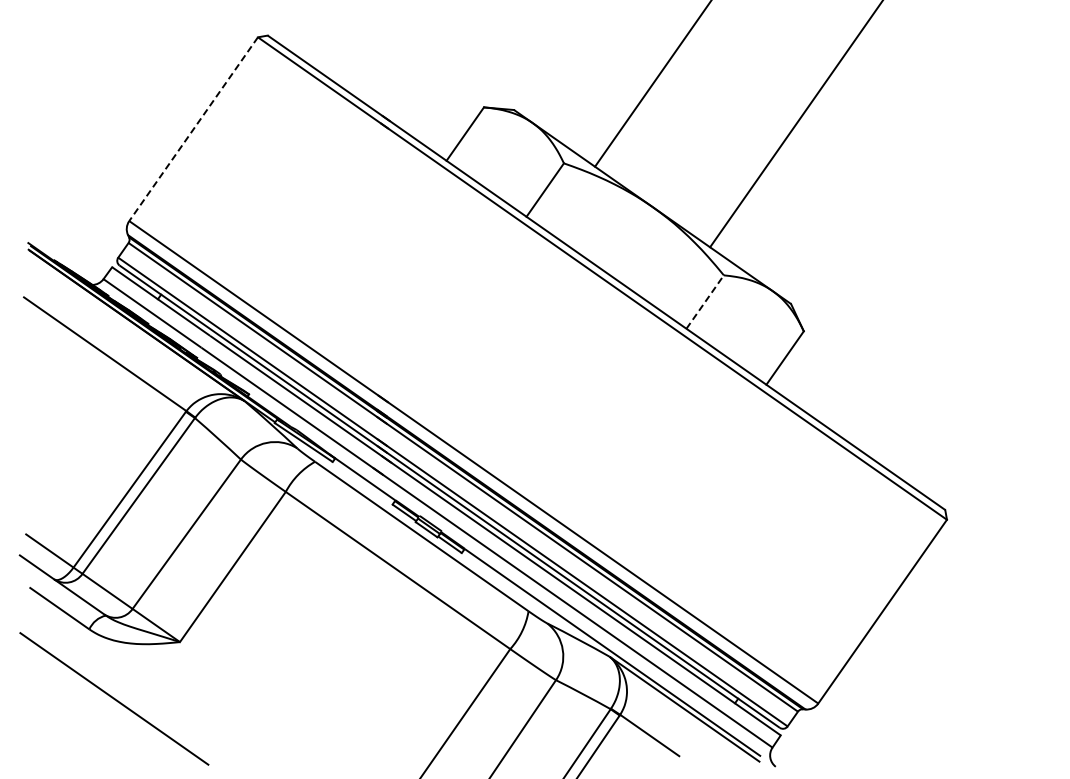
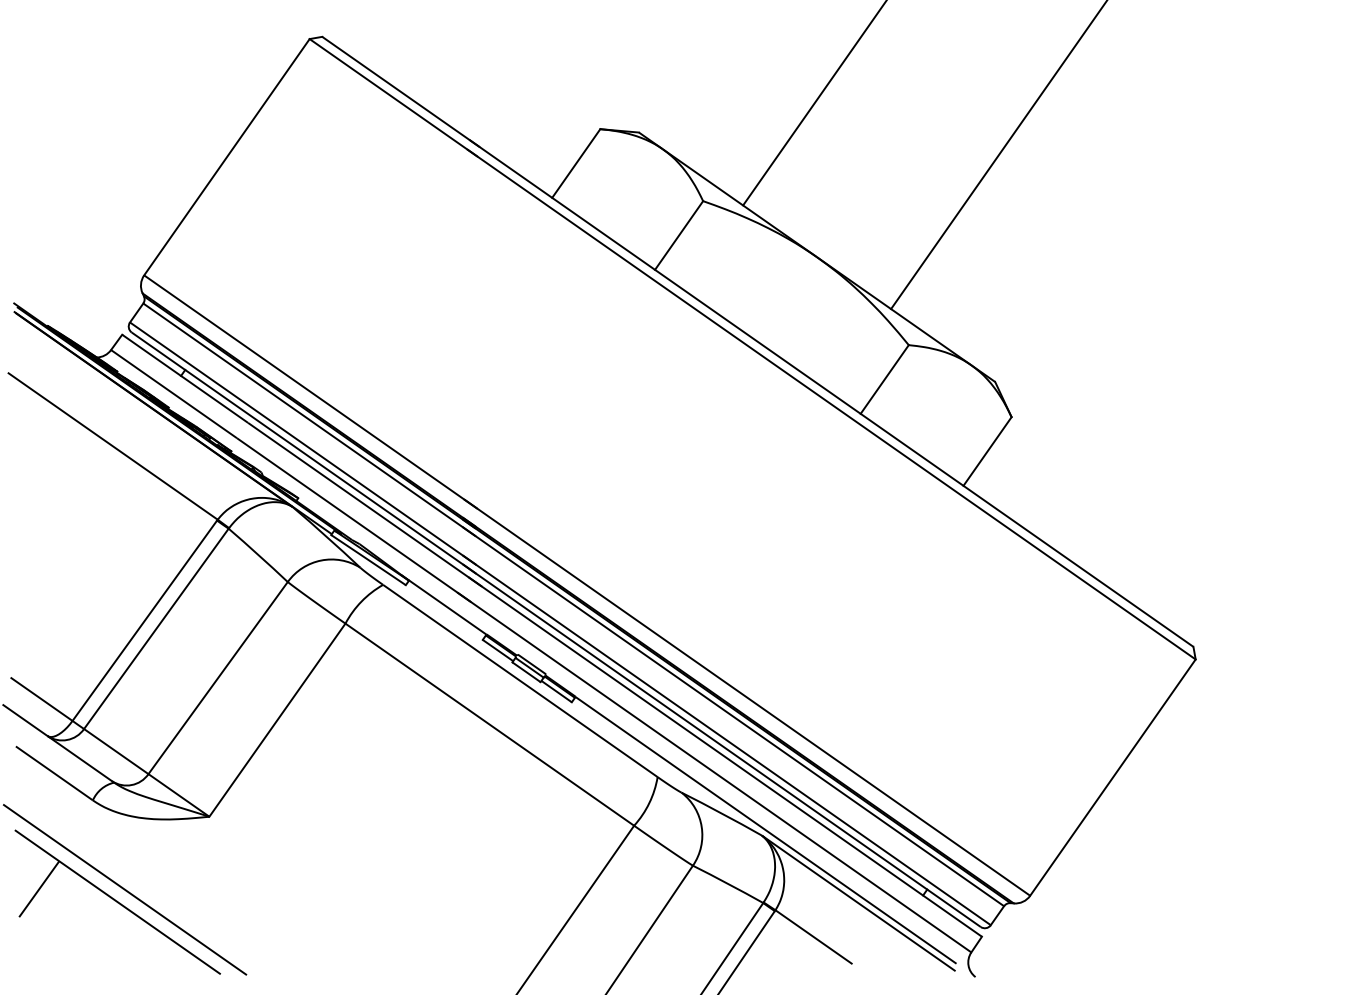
line: (193, 129) -> (226, 157), dashed -> solid
line: (705, 302) -> (885, 380), dashed -> solid
part: (108, 708) -> (117, 902), added

